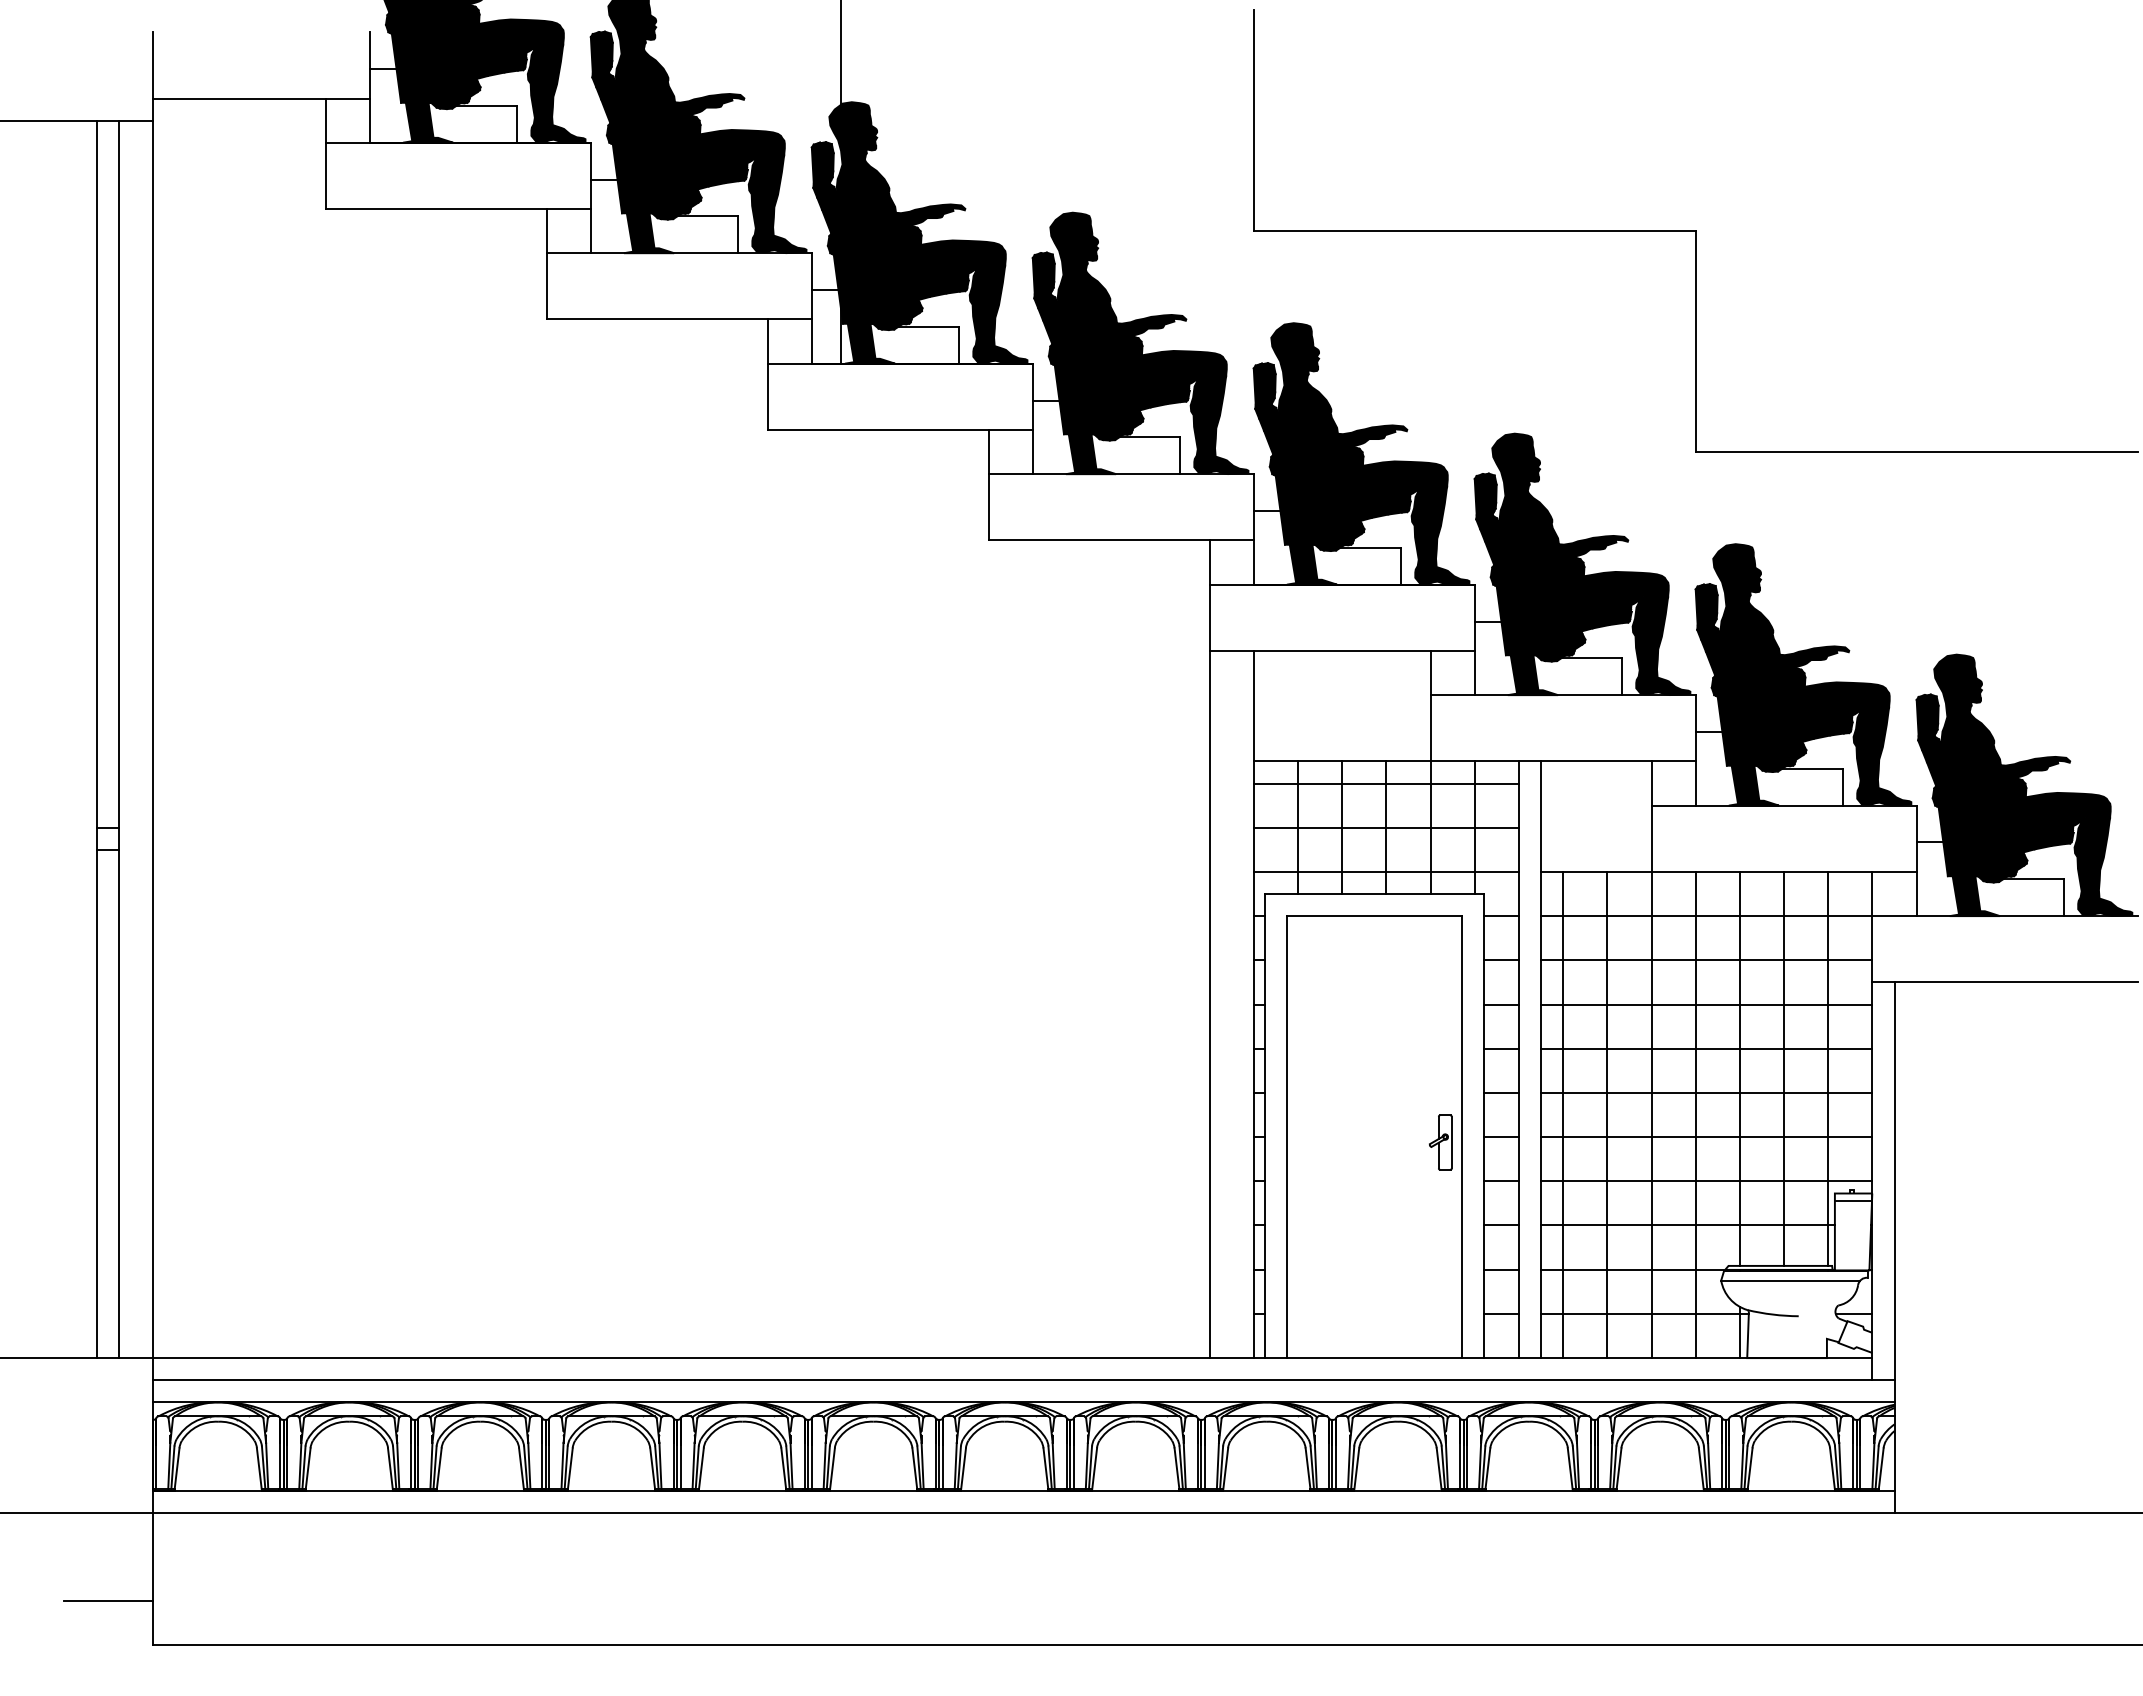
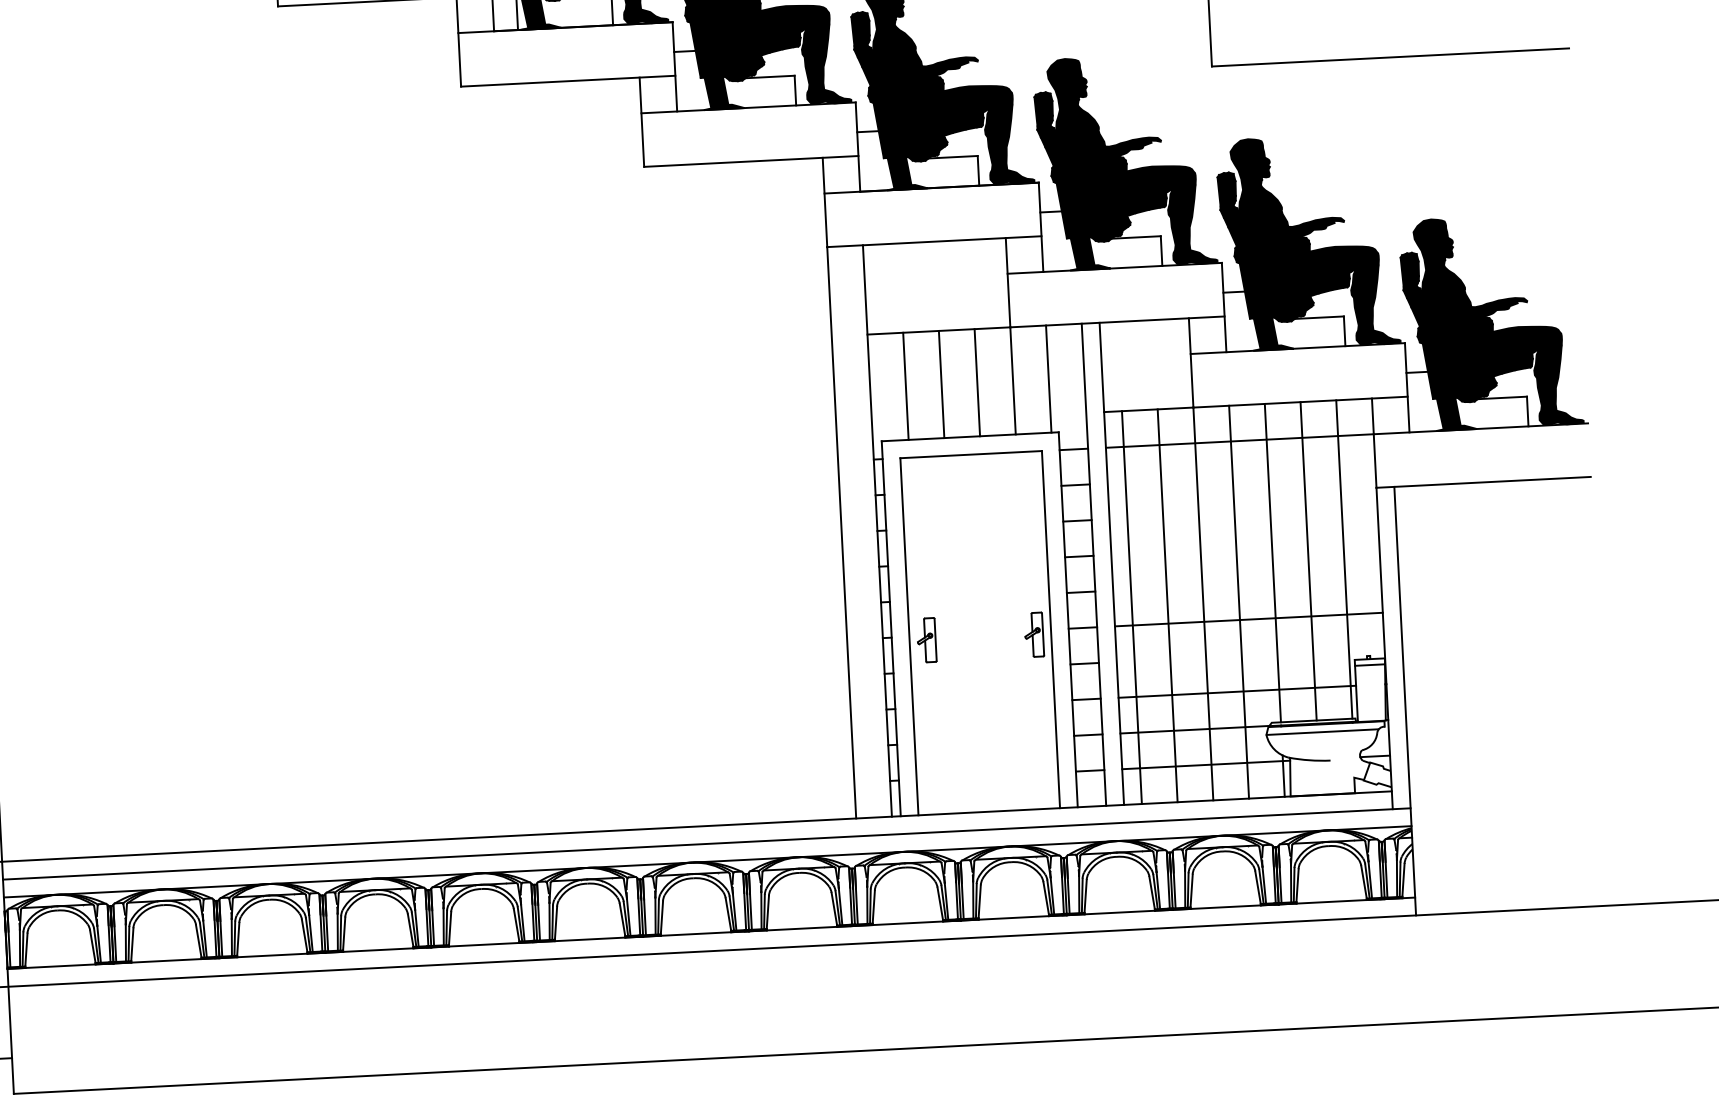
line: (1385, 783) -> (974, 347), removed
line: (1385, 827) -> (976, 382), removed
line: (1385, 871) -> (978, 418), removed
line: (1706, 960) -> (1241, 476), removed
line: (1706, 1004) -> (1243, 512), removed
line: (1706, 1048) -> (1245, 548), removed
line: (1706, 1092) -> (1246, 583), removed
part: (1307, 1142) -> (926, 640), added
line: (1706, 1181) -> (1250, 655), removed

